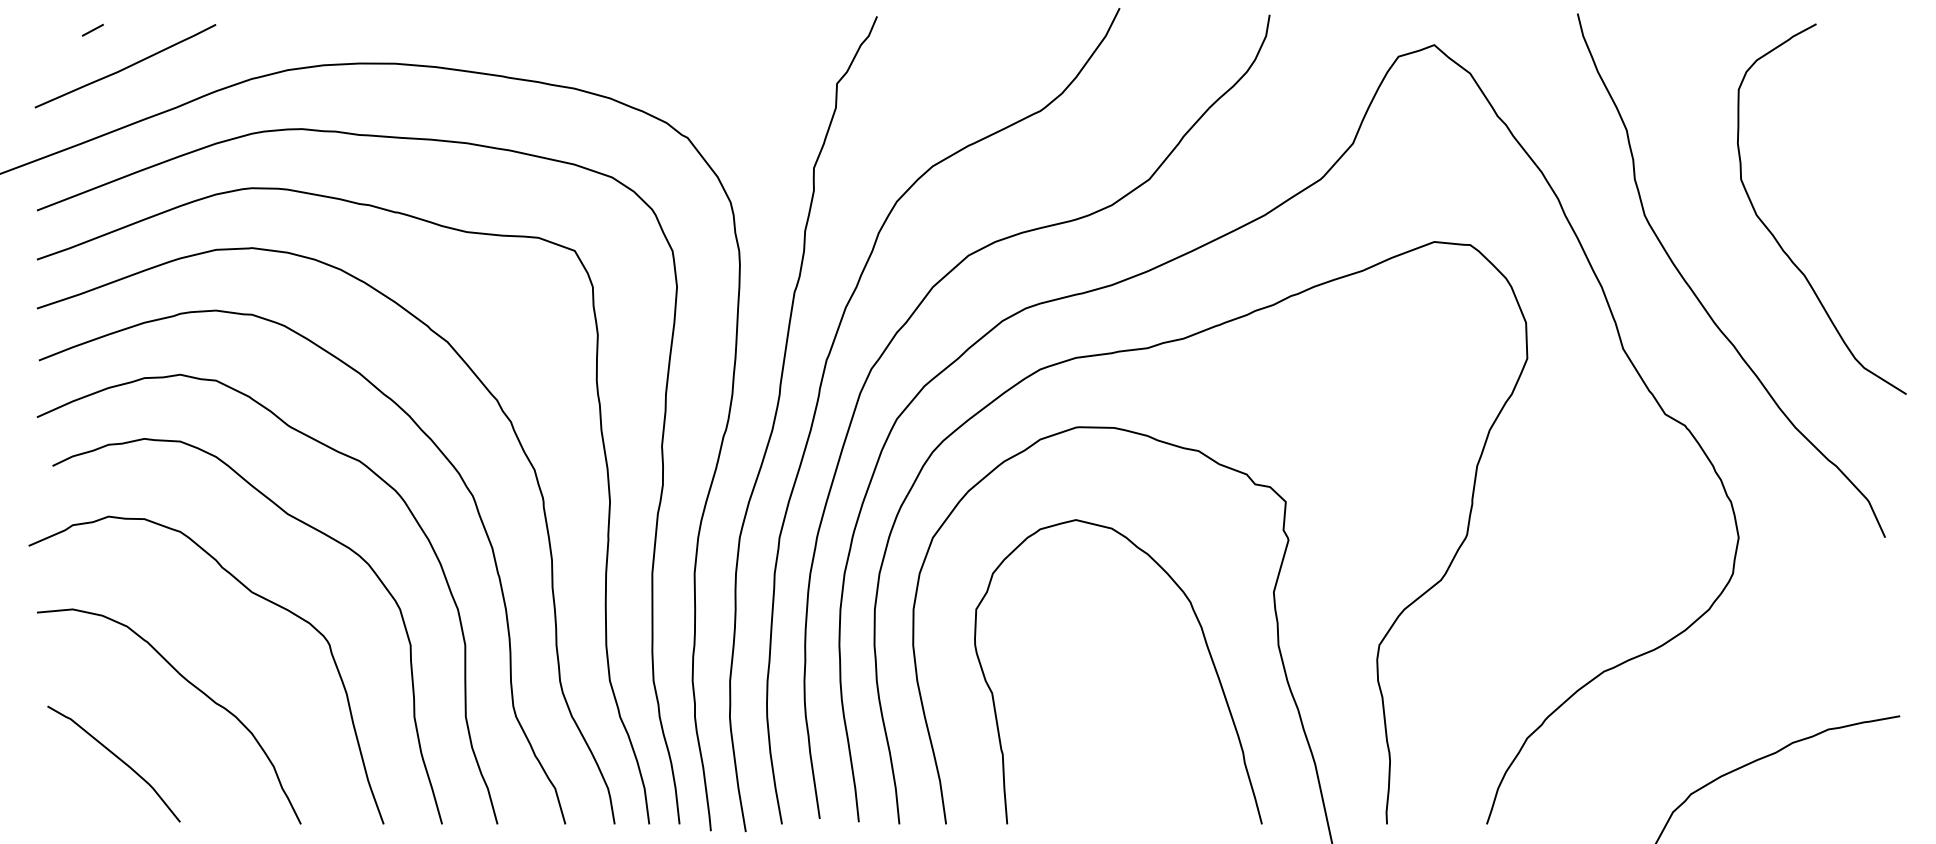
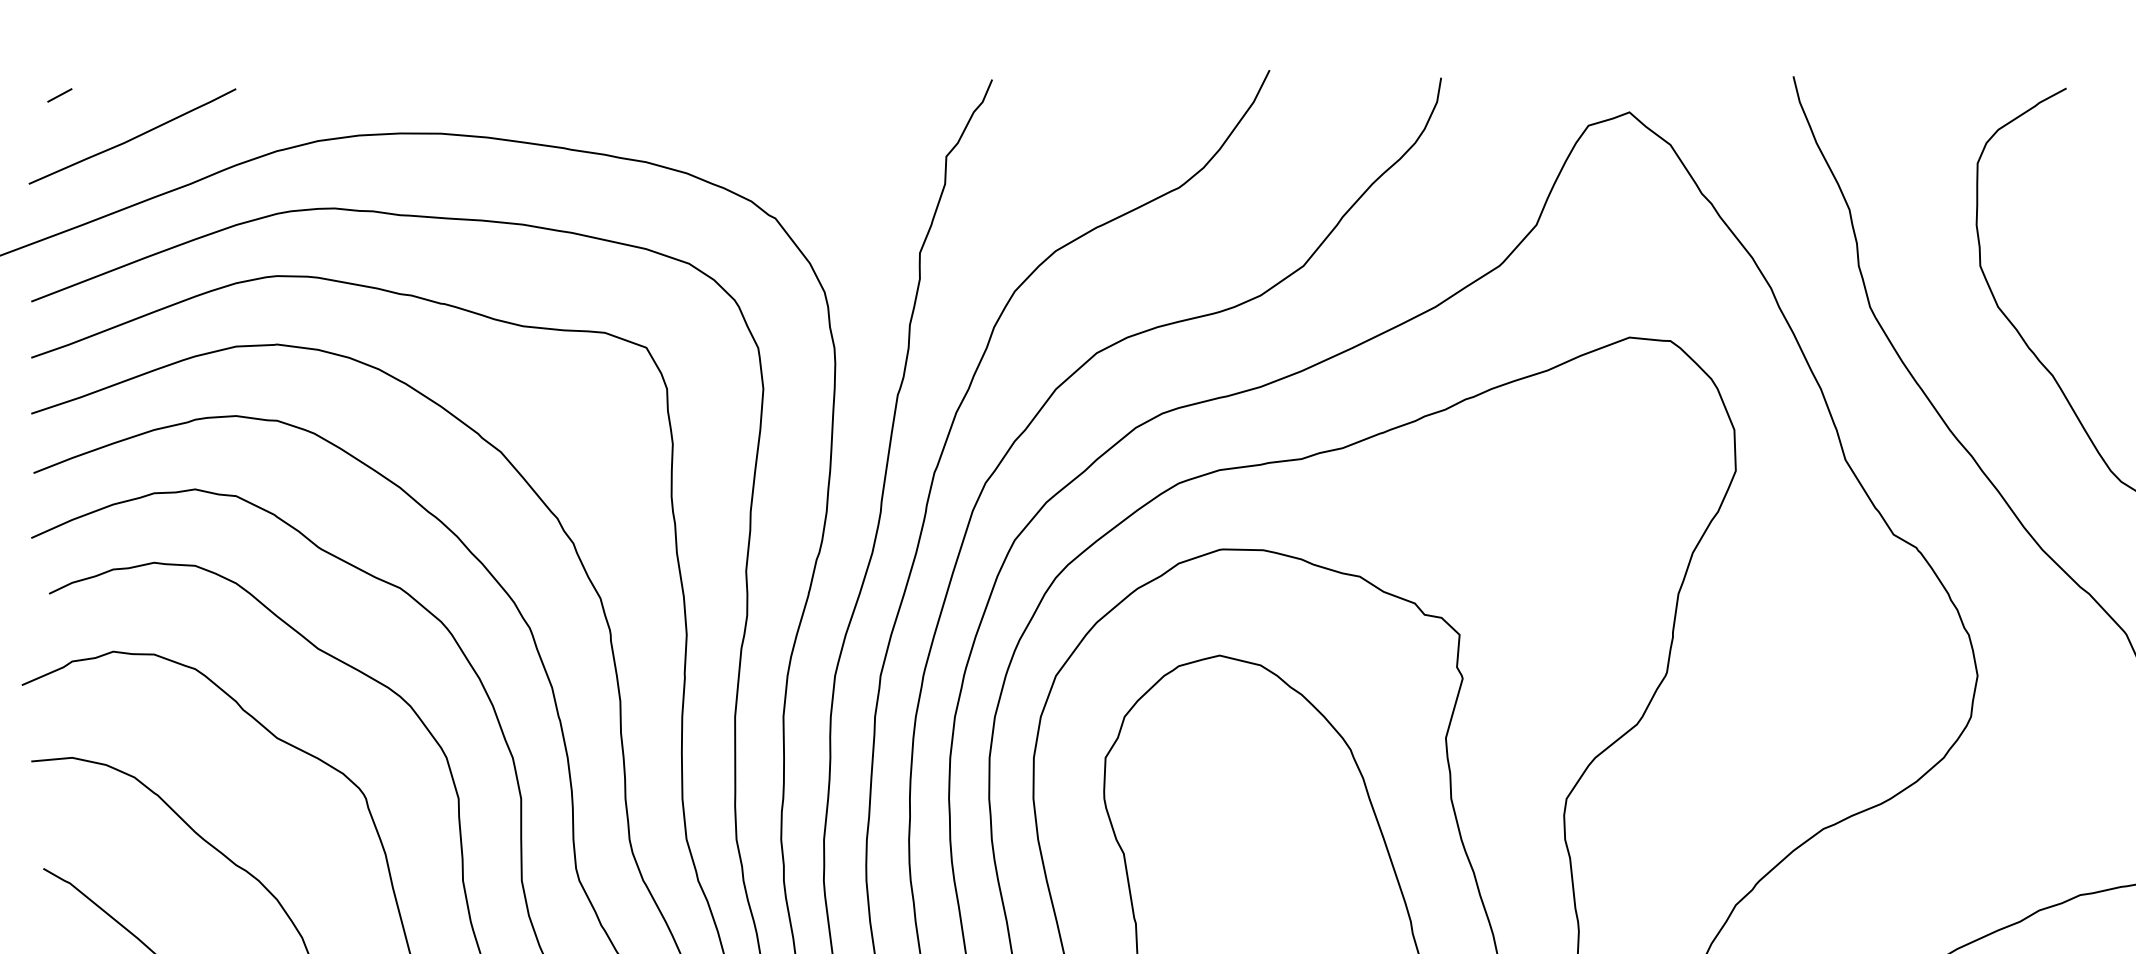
line: (92, 29) -> (59, 94), moved

